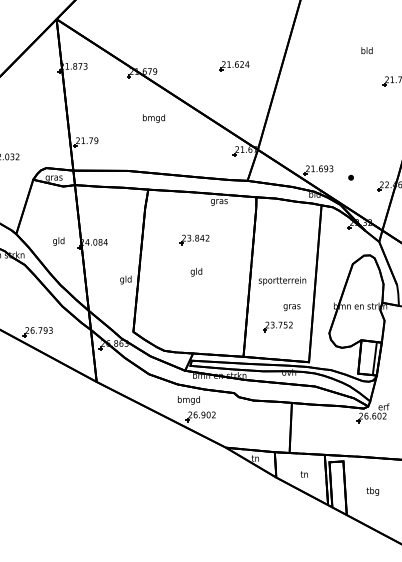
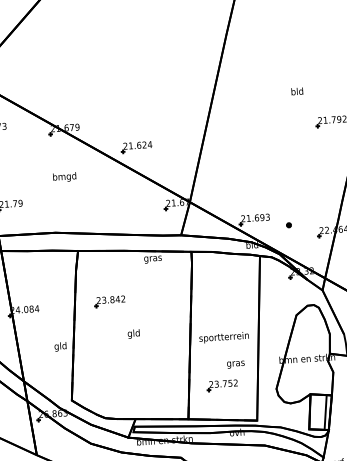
part: (234, 66) -> (136, 147), moved
text: (153, 118) -> (64, 177), moved
part: (194, 239) -> (109, 301), moved

